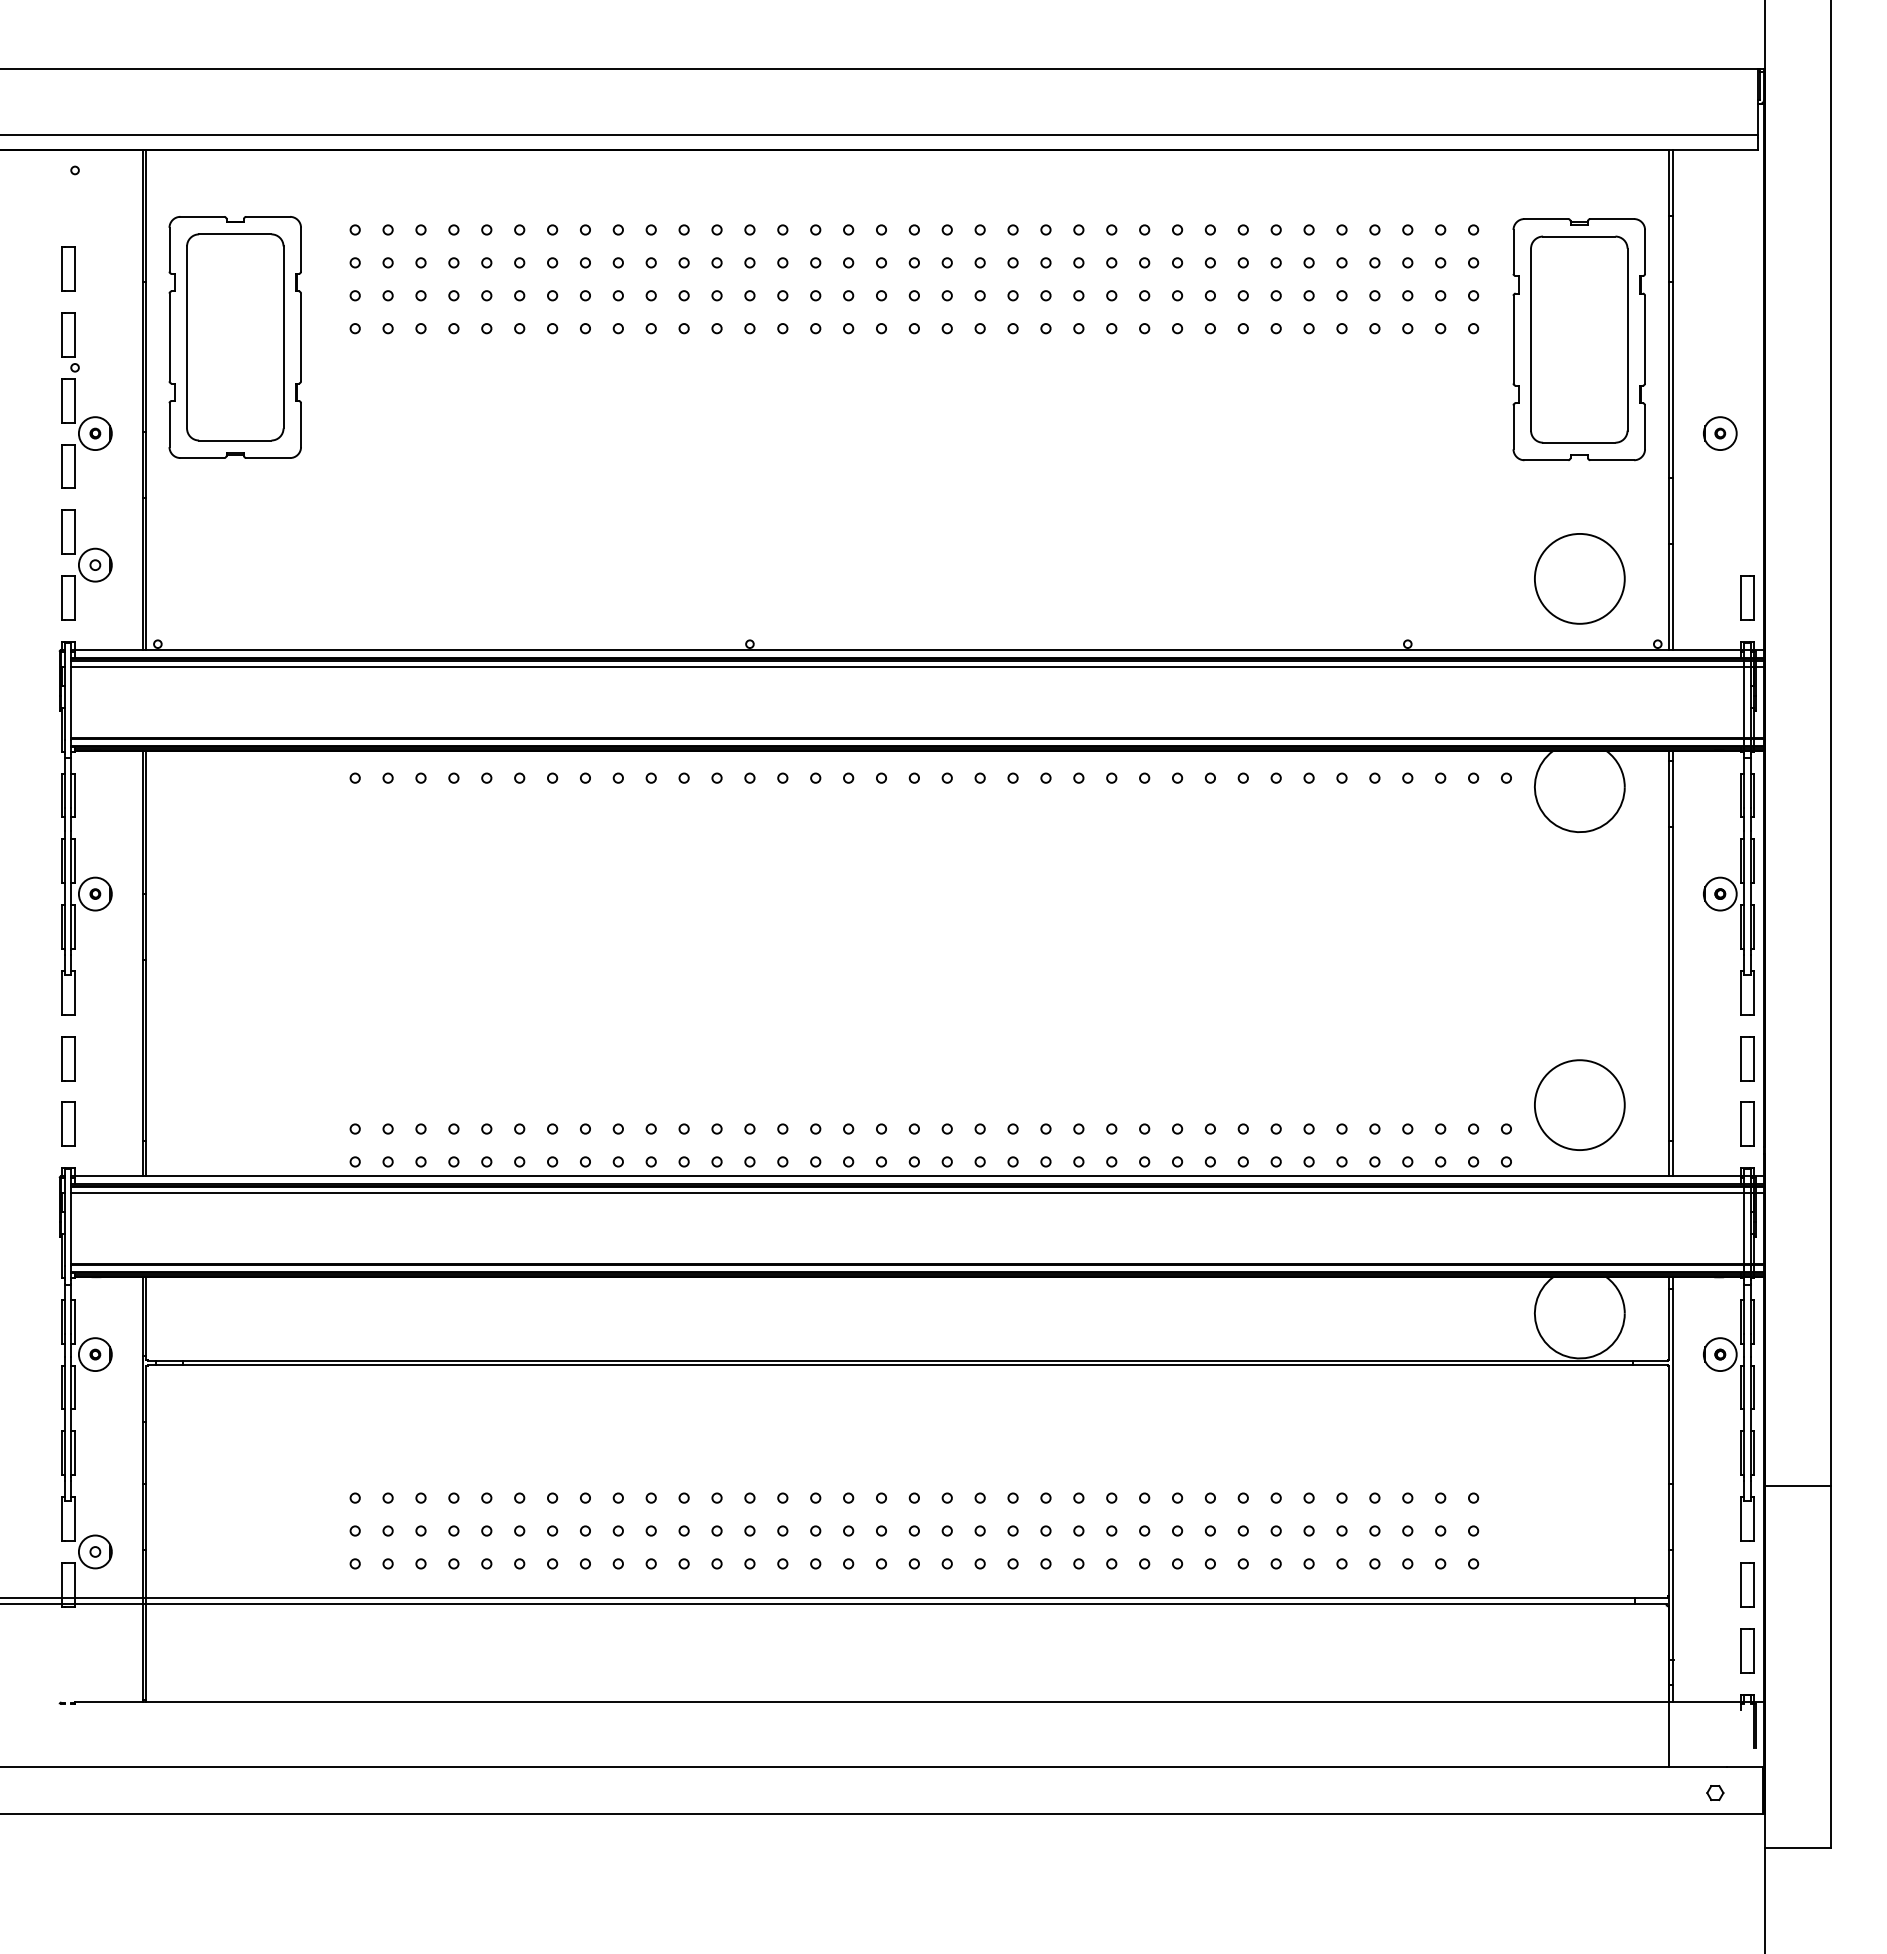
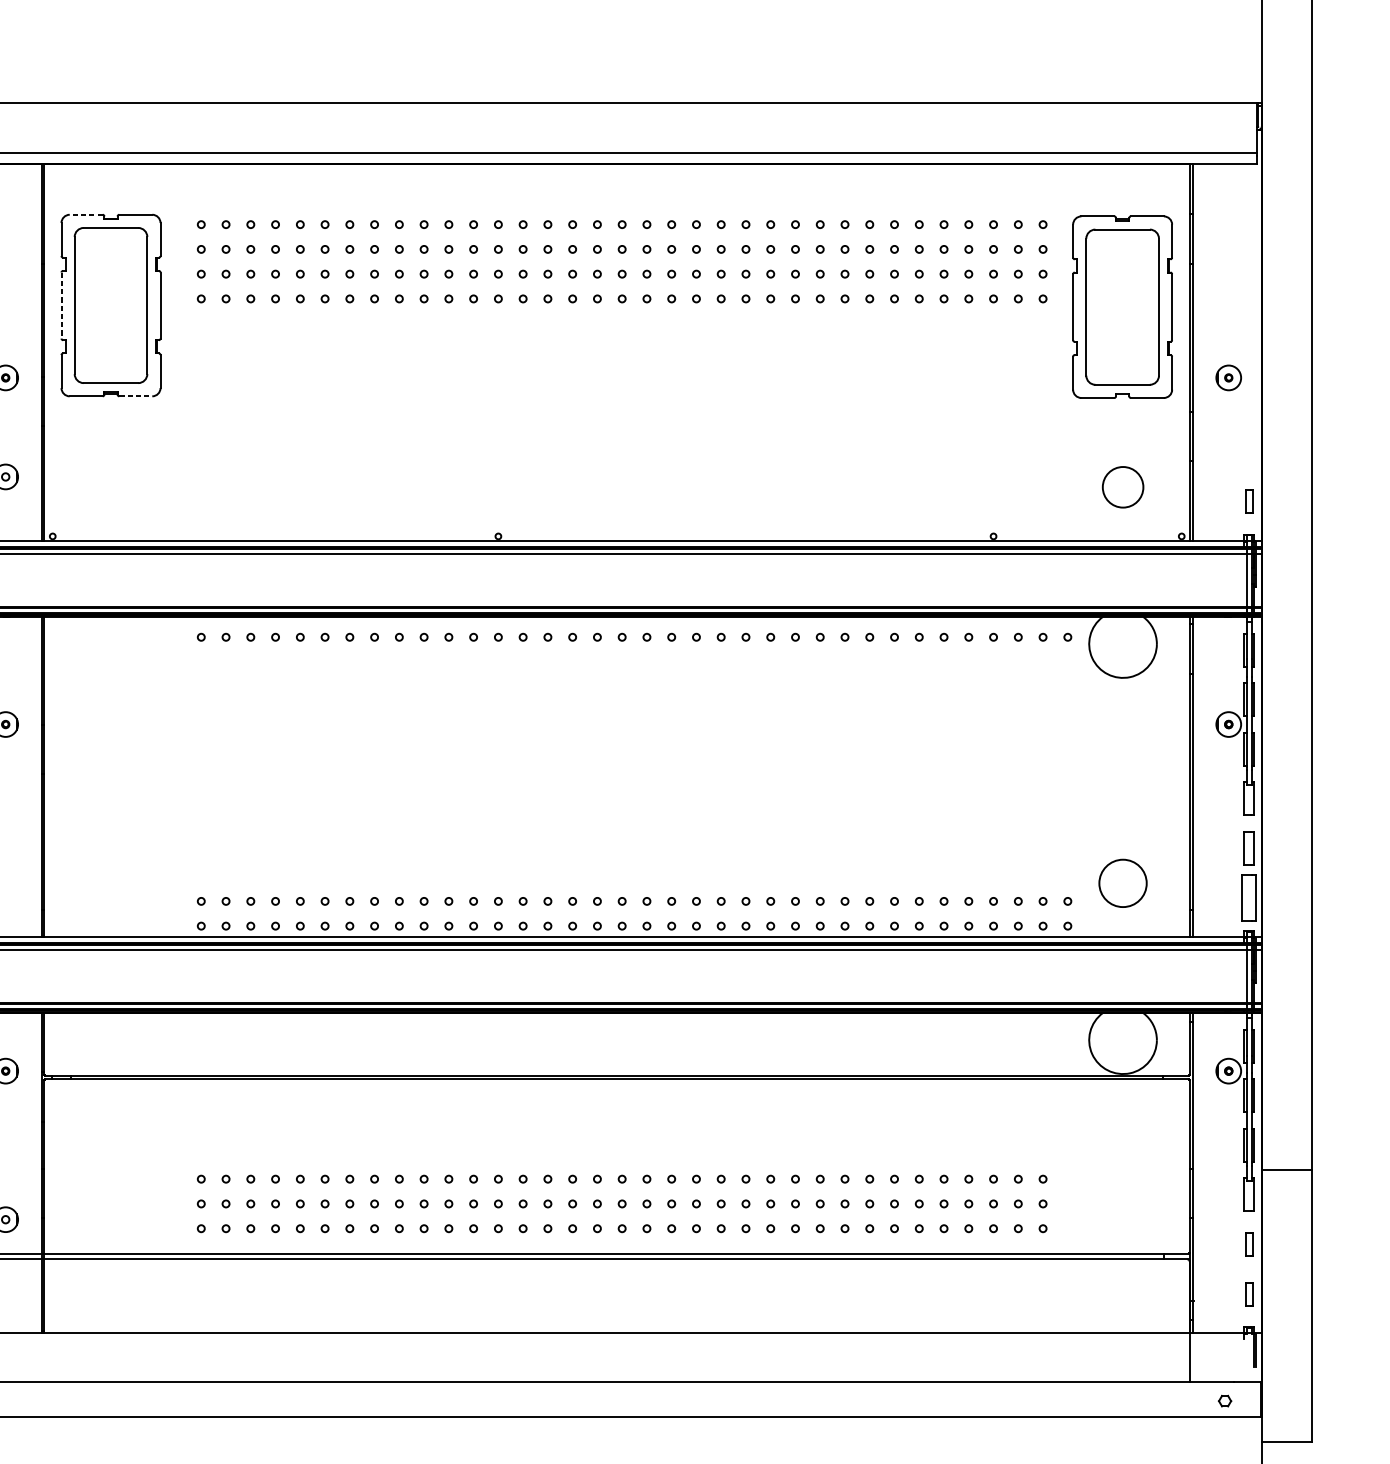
line: (202, 216) -> (86, 214), solid -> dashed
line: (169, 337) -> (61, 305), solid -> dashed
line: (268, 458) -> (136, 396), solid -> dashed
circle: (1579, 578) -> (1122, 486), size x0.6
part: (1747, 597) -> (1249, 501), size x0.7
circle: (1579, 1105) -> (1122, 883), size x0.7
part: (1747, 1123) -> (1249, 897), size x1.4
part: (1747, 1584) -> (1249, 1244), size x0.7
part: (1747, 1650) -> (1249, 1293), size x0.7

